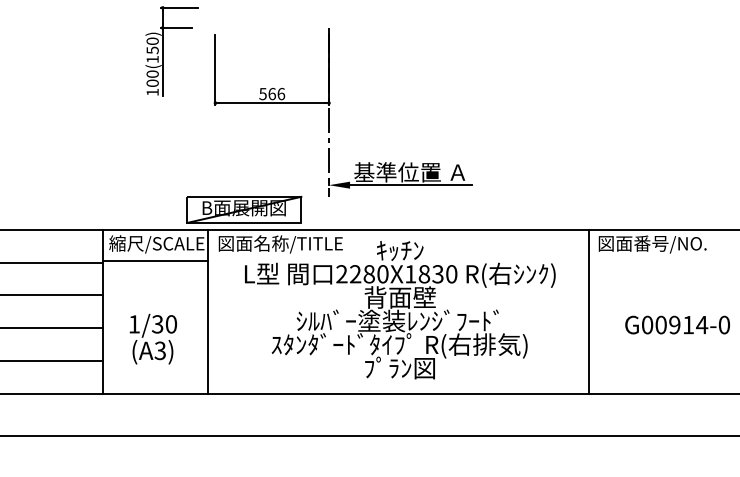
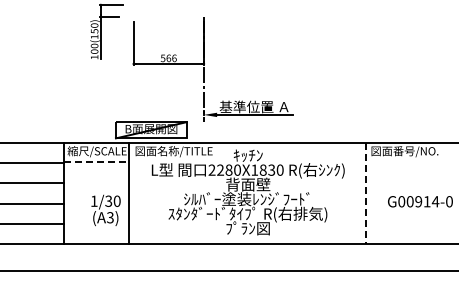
line: (155, 260) -> (96, 161), solid -> dashed
line: (589, 311) -> (365, 193), solid -> dashed
text: (152, 339) -> (105, 210), moved

